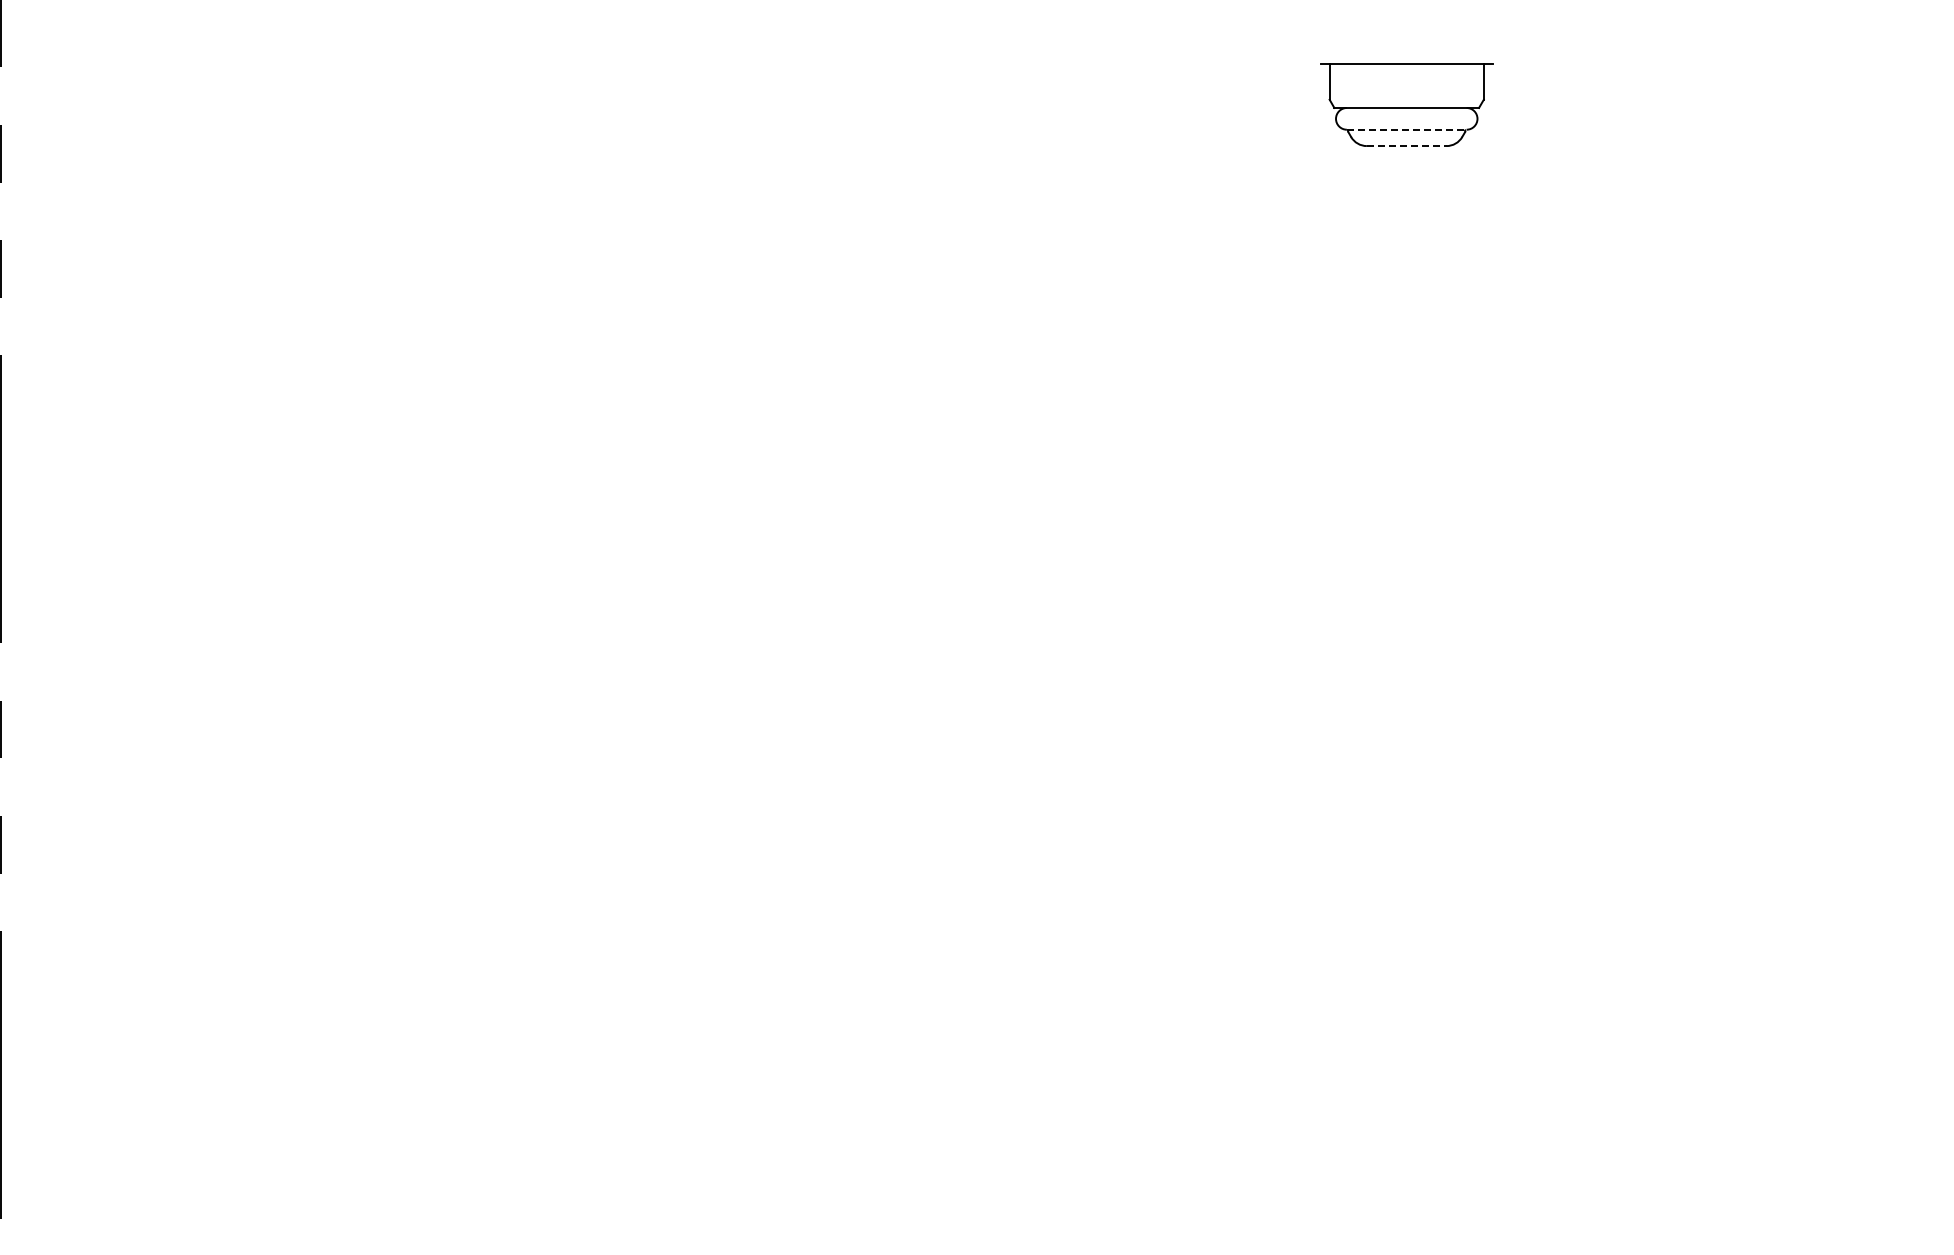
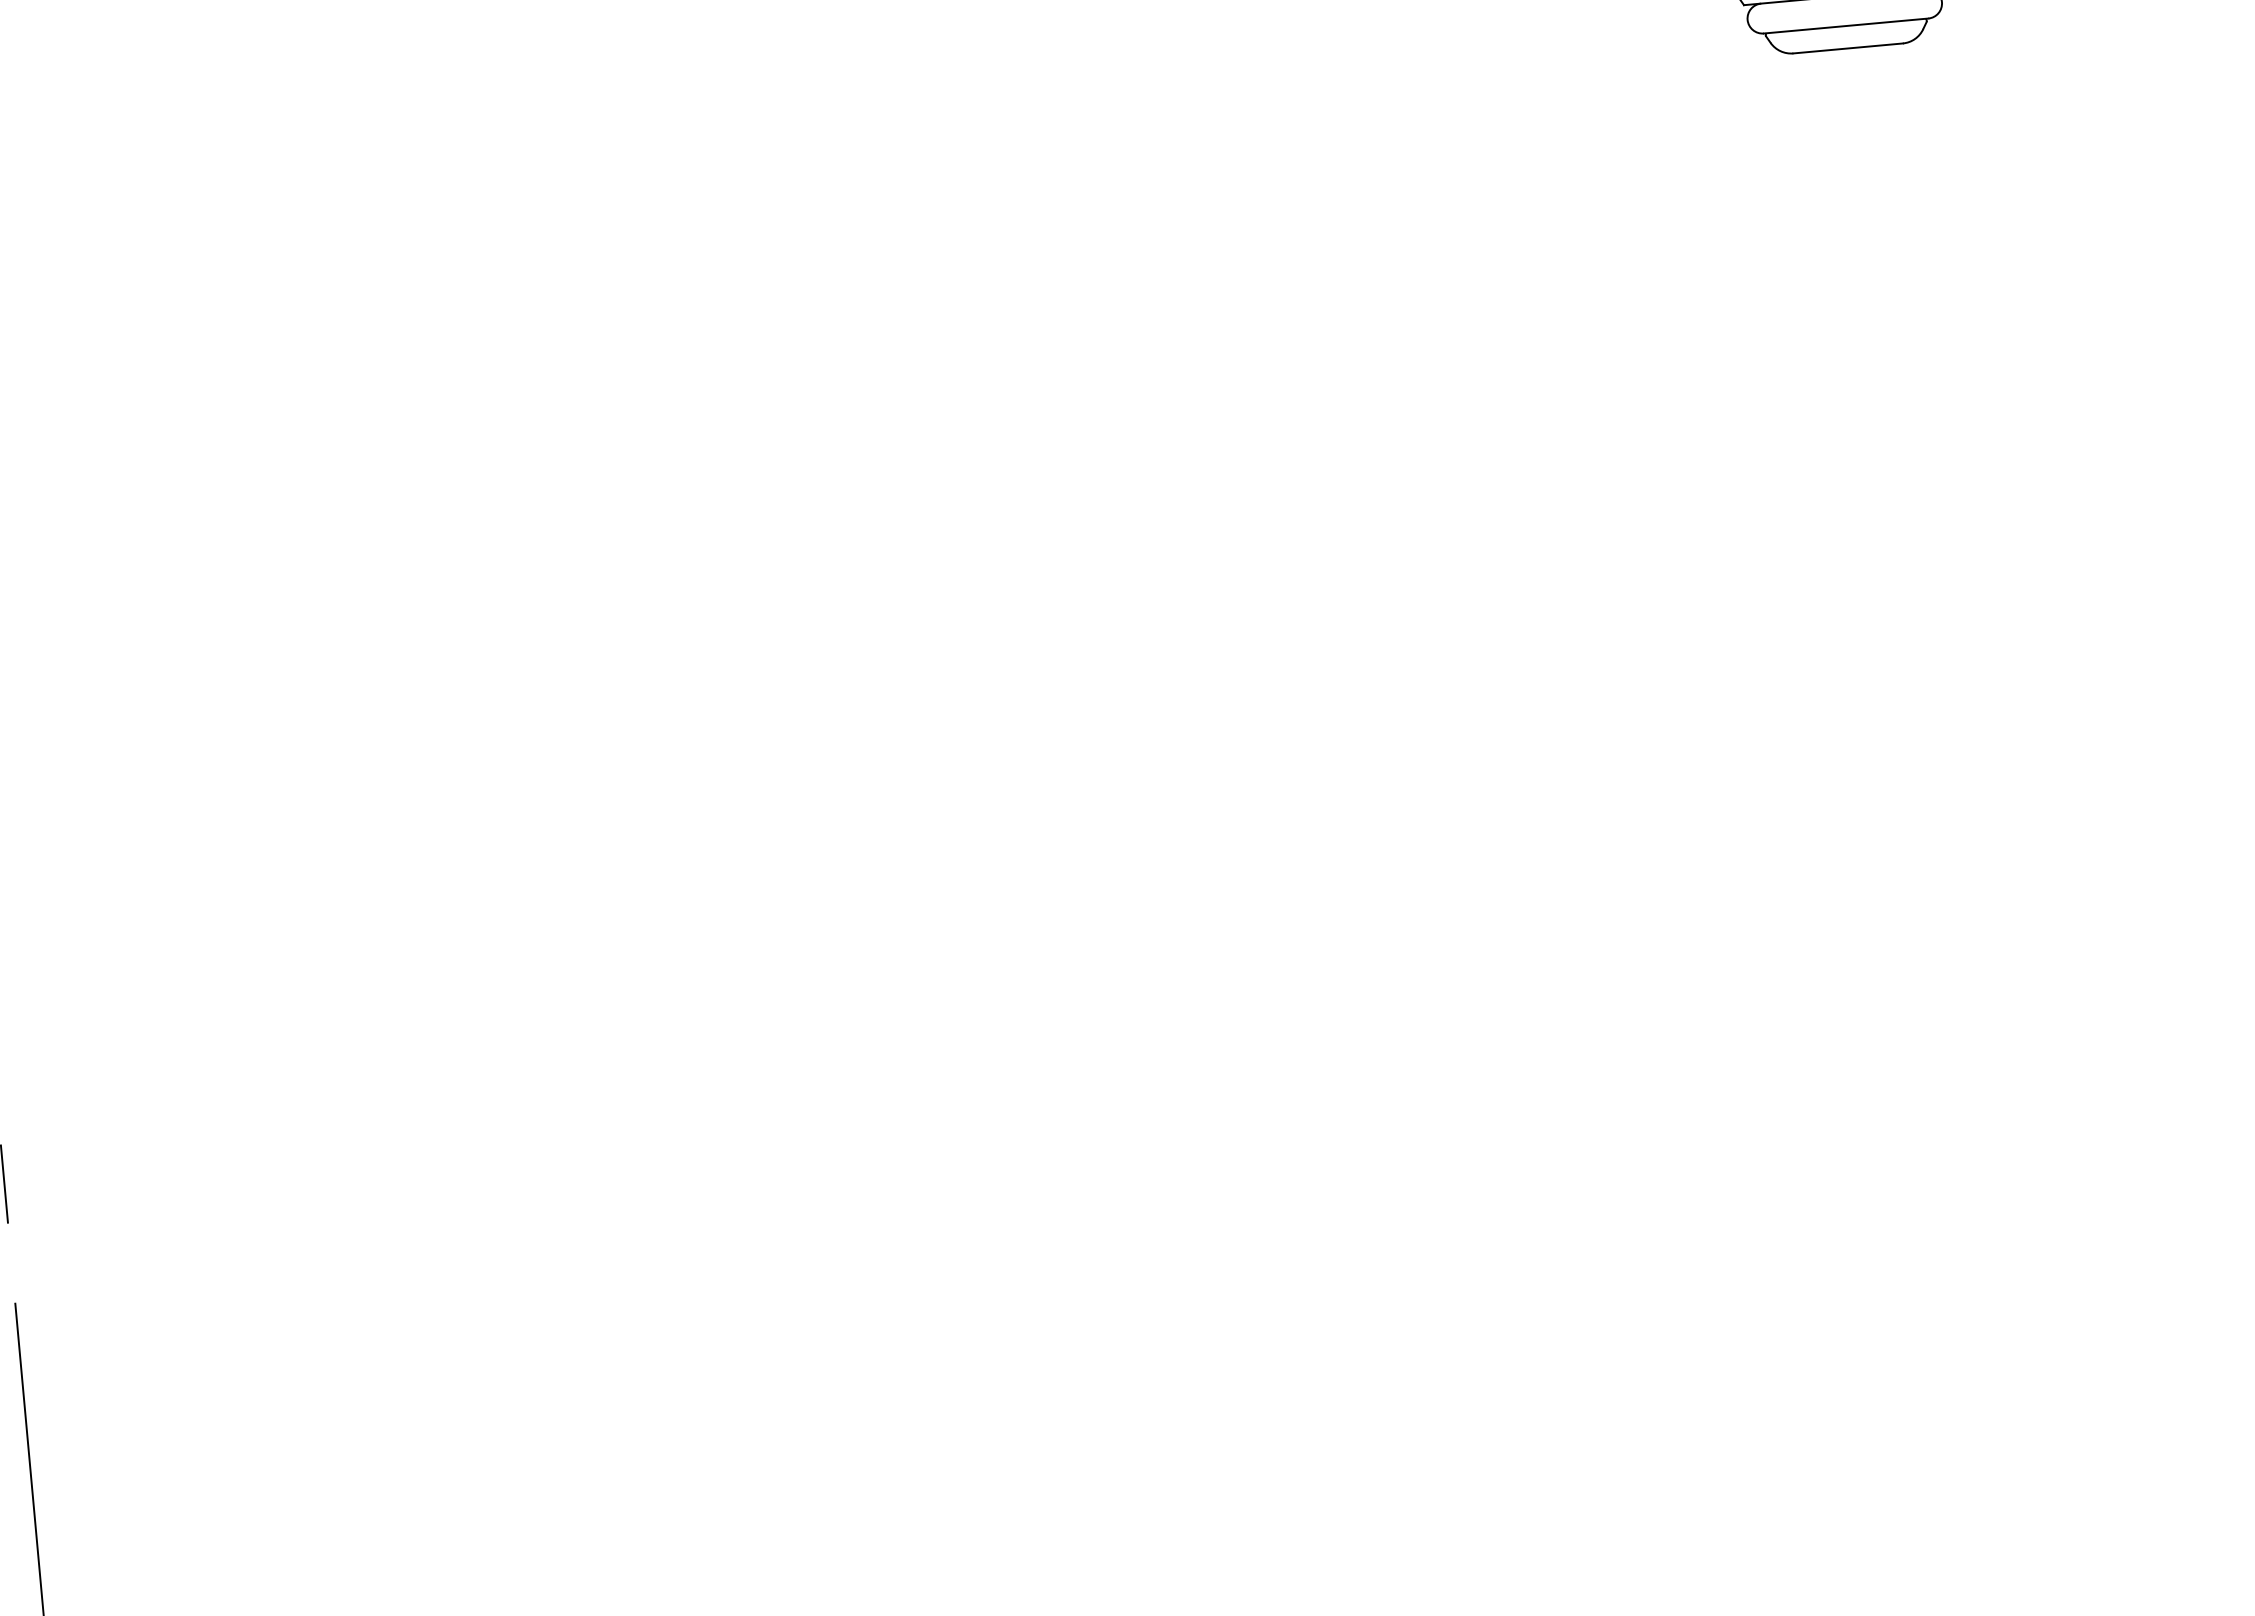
line: (1406, 129) -> (1845, 25), dashed -> solid
line: (1406, 146) -> (1847, 49), dashed -> solid

